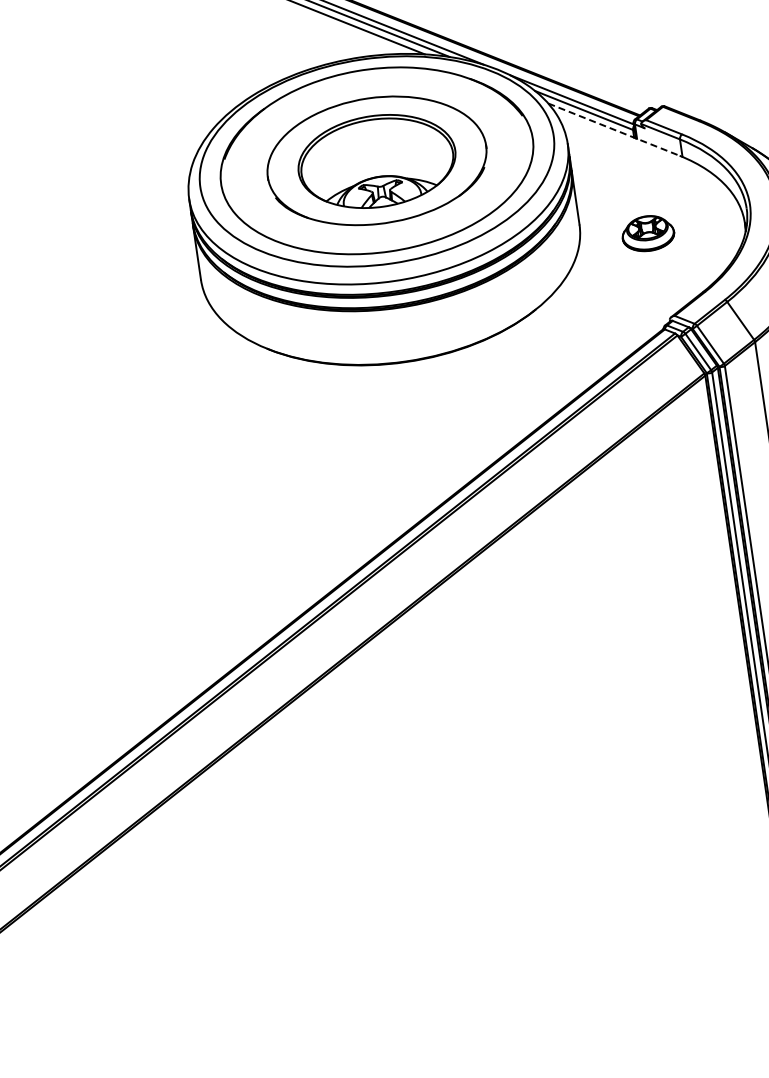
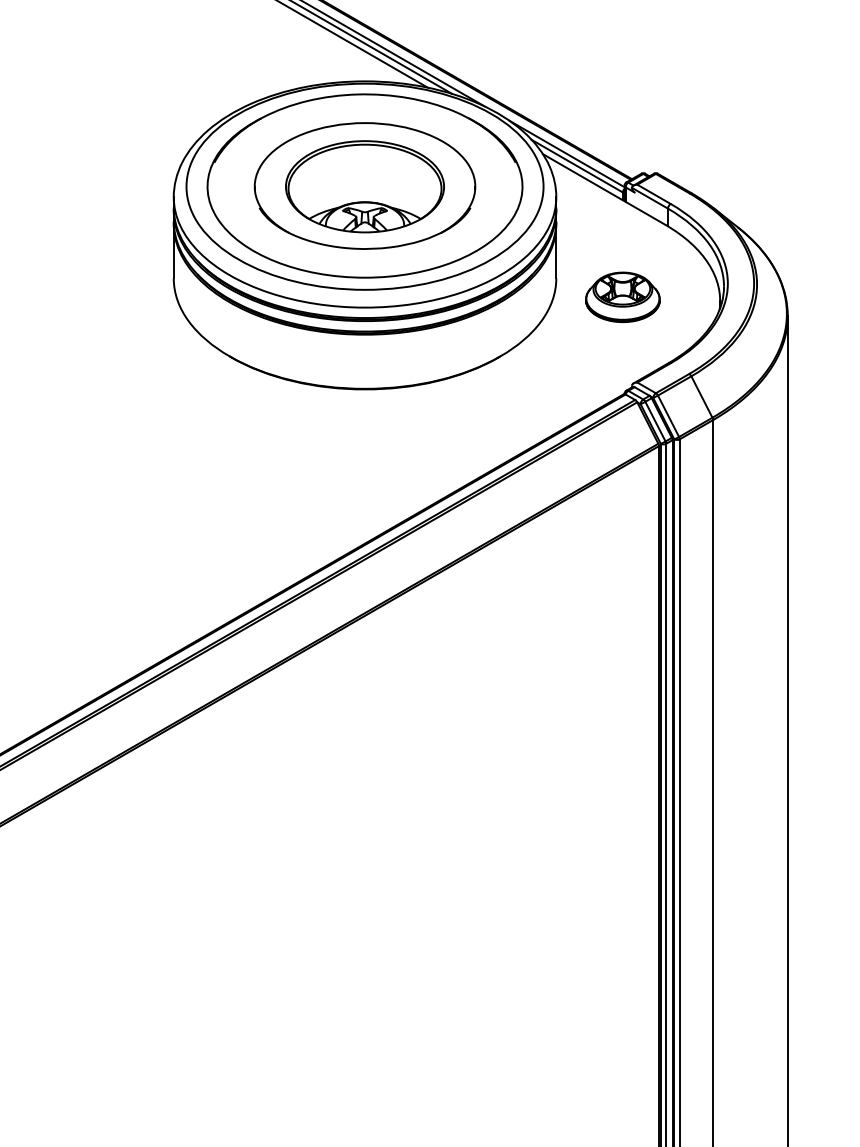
line: (614, 129) -> (604, 189), dashed -> solid
part: (647, 232) -> (622, 296), size x1.43

